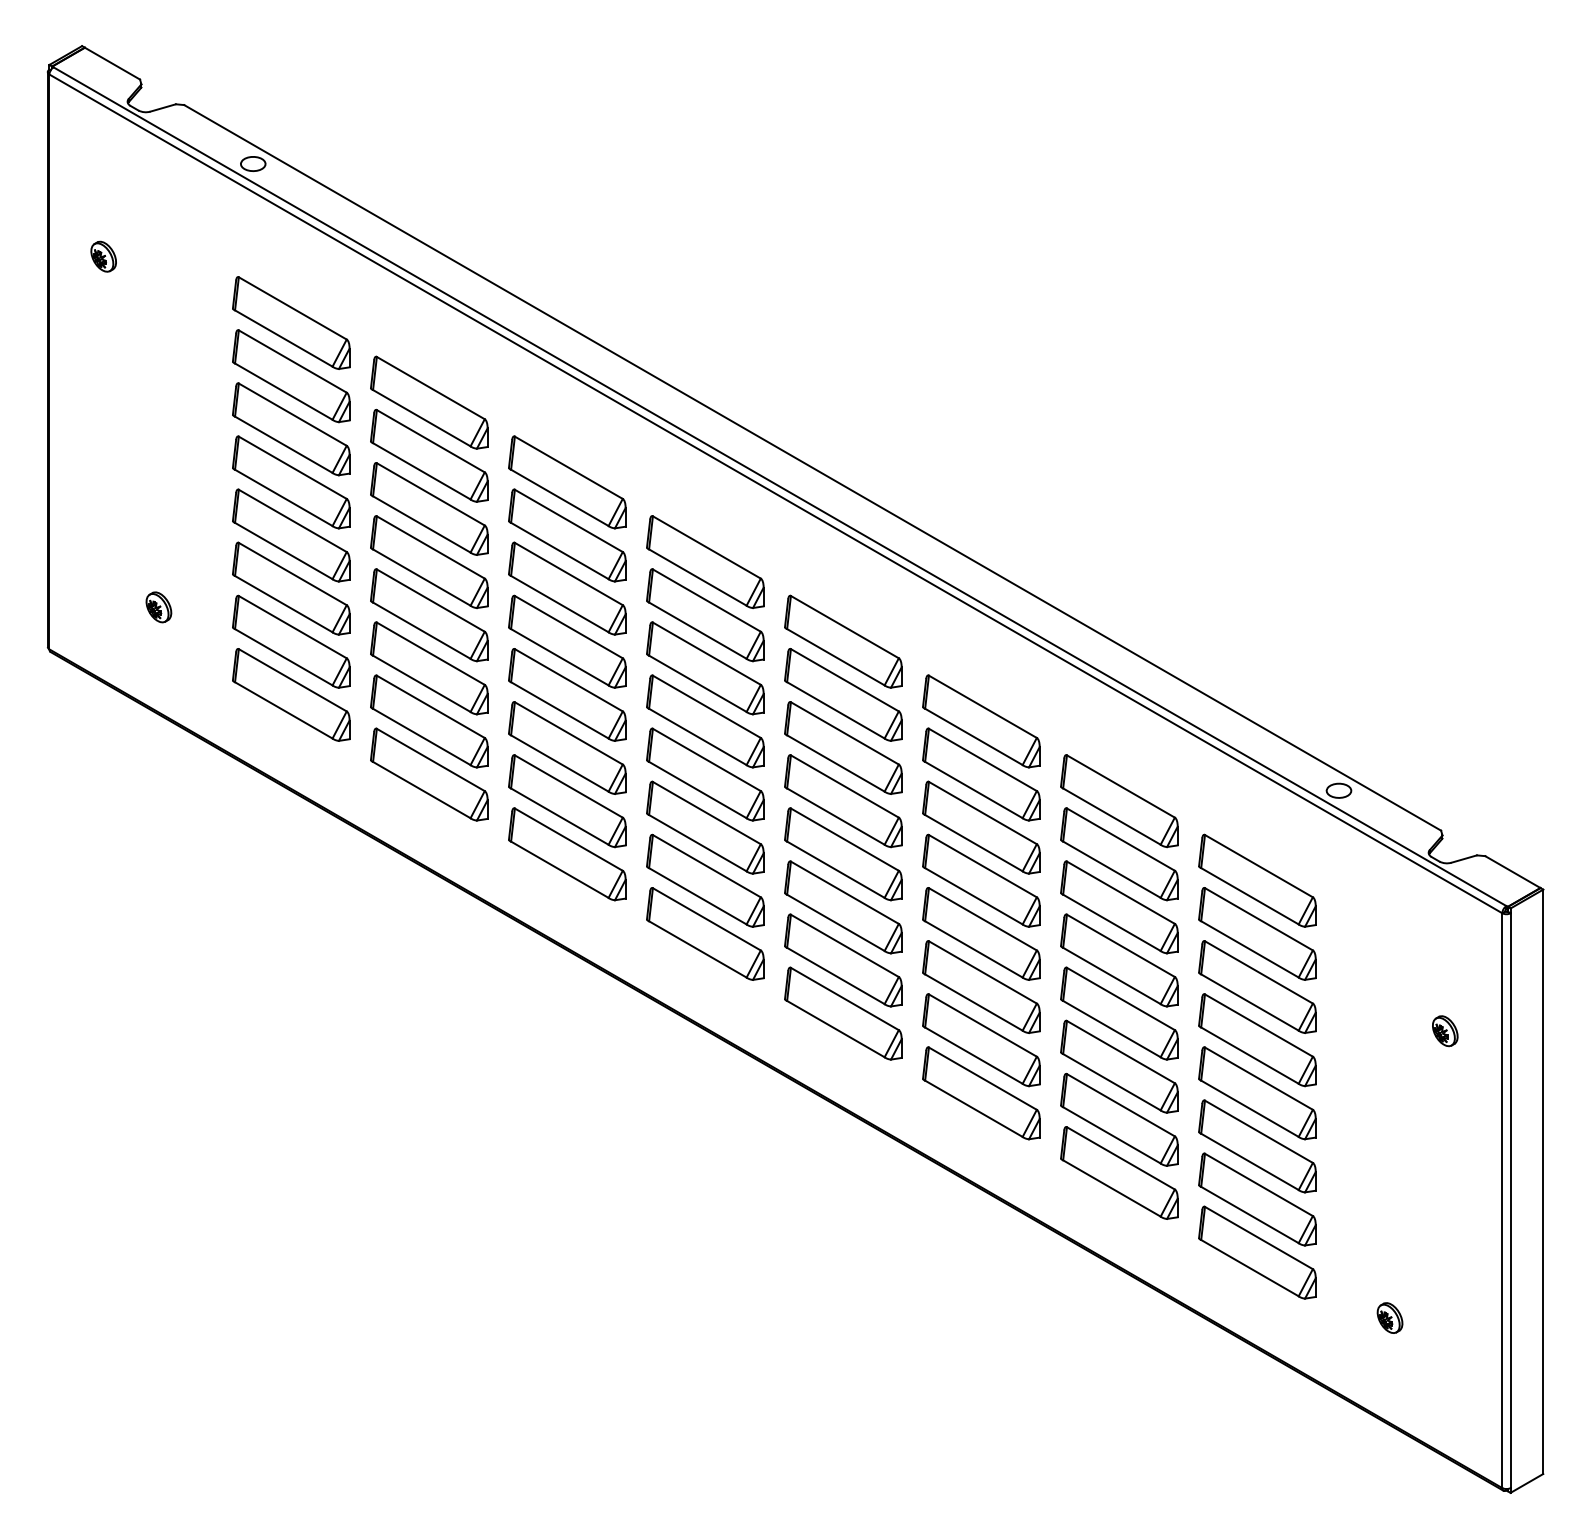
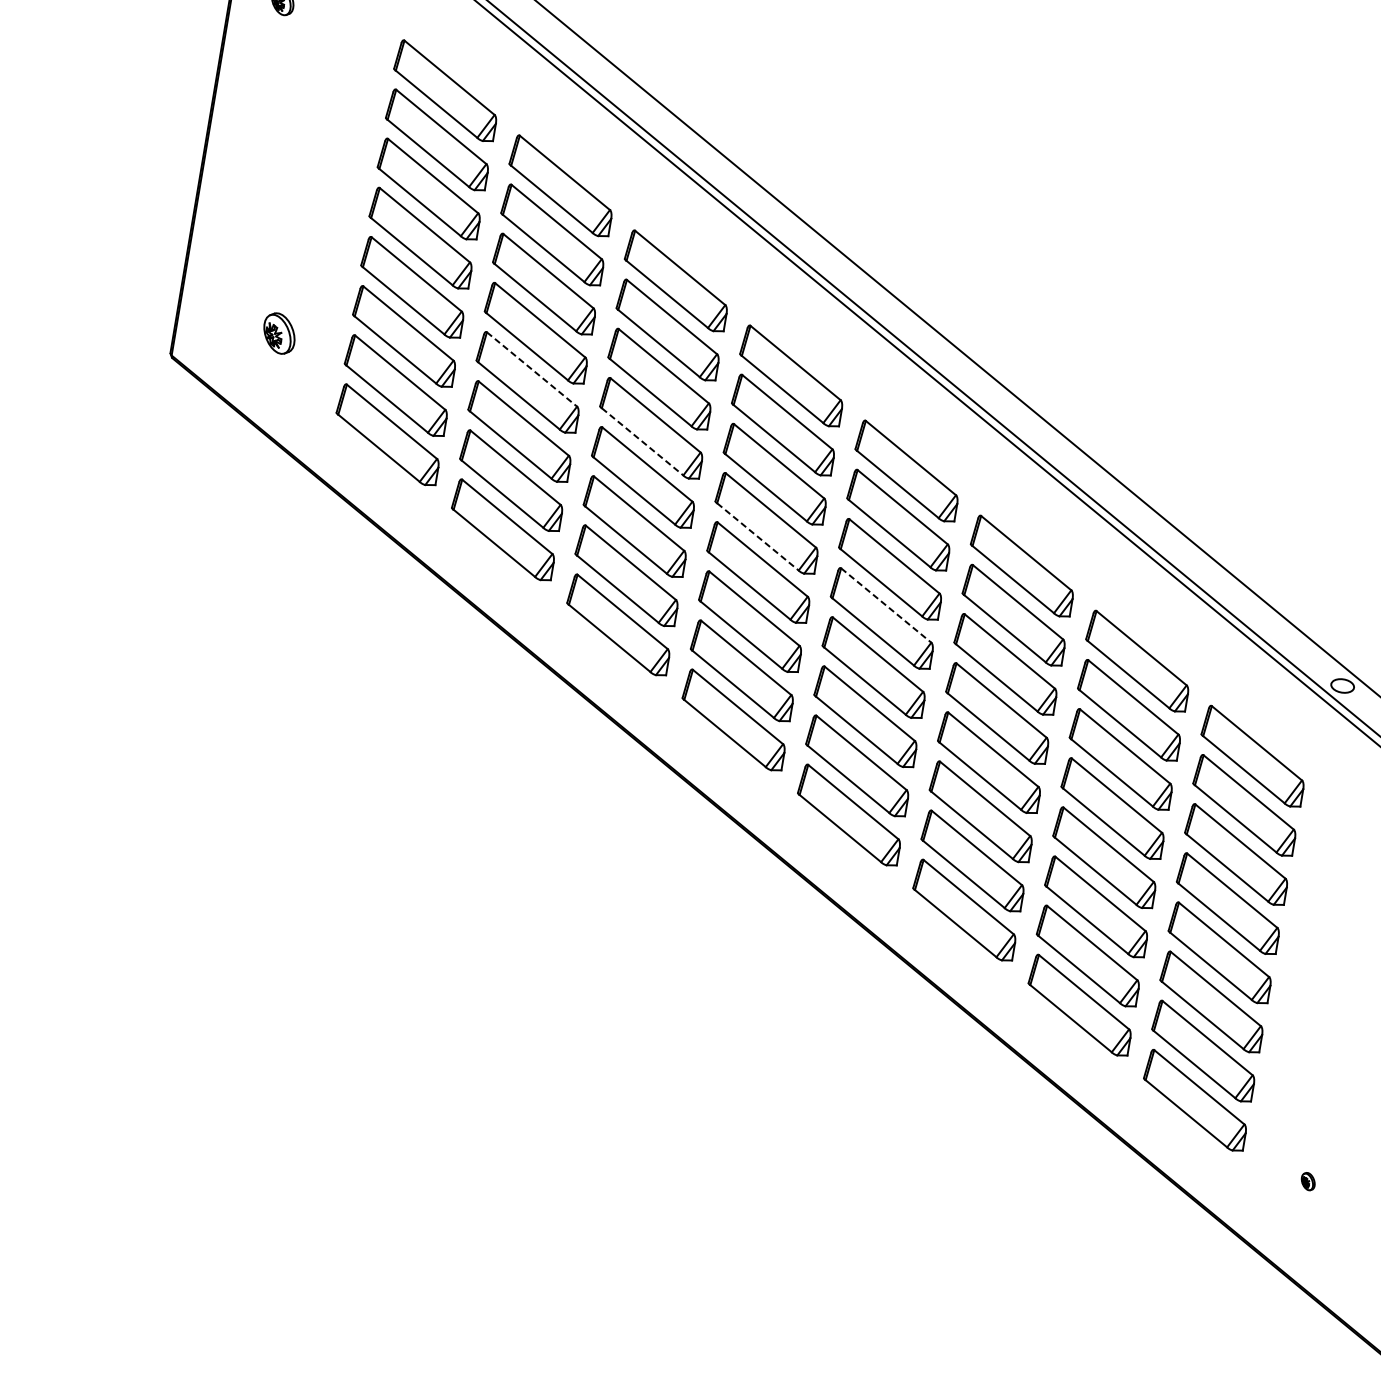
line: (431, 600) -> (532, 369), solid -> dashed
part: (158, 607) -> (279, 333), size x1.4
line: (560, 657) -> (643, 442), solid -> dashed
line: (698, 737) -> (758, 537), solid -> dashed
line: (845, 786) -> (886, 605), solid -> dashed
part: (1389, 1317) -> (1307, 1181), size x0.6

